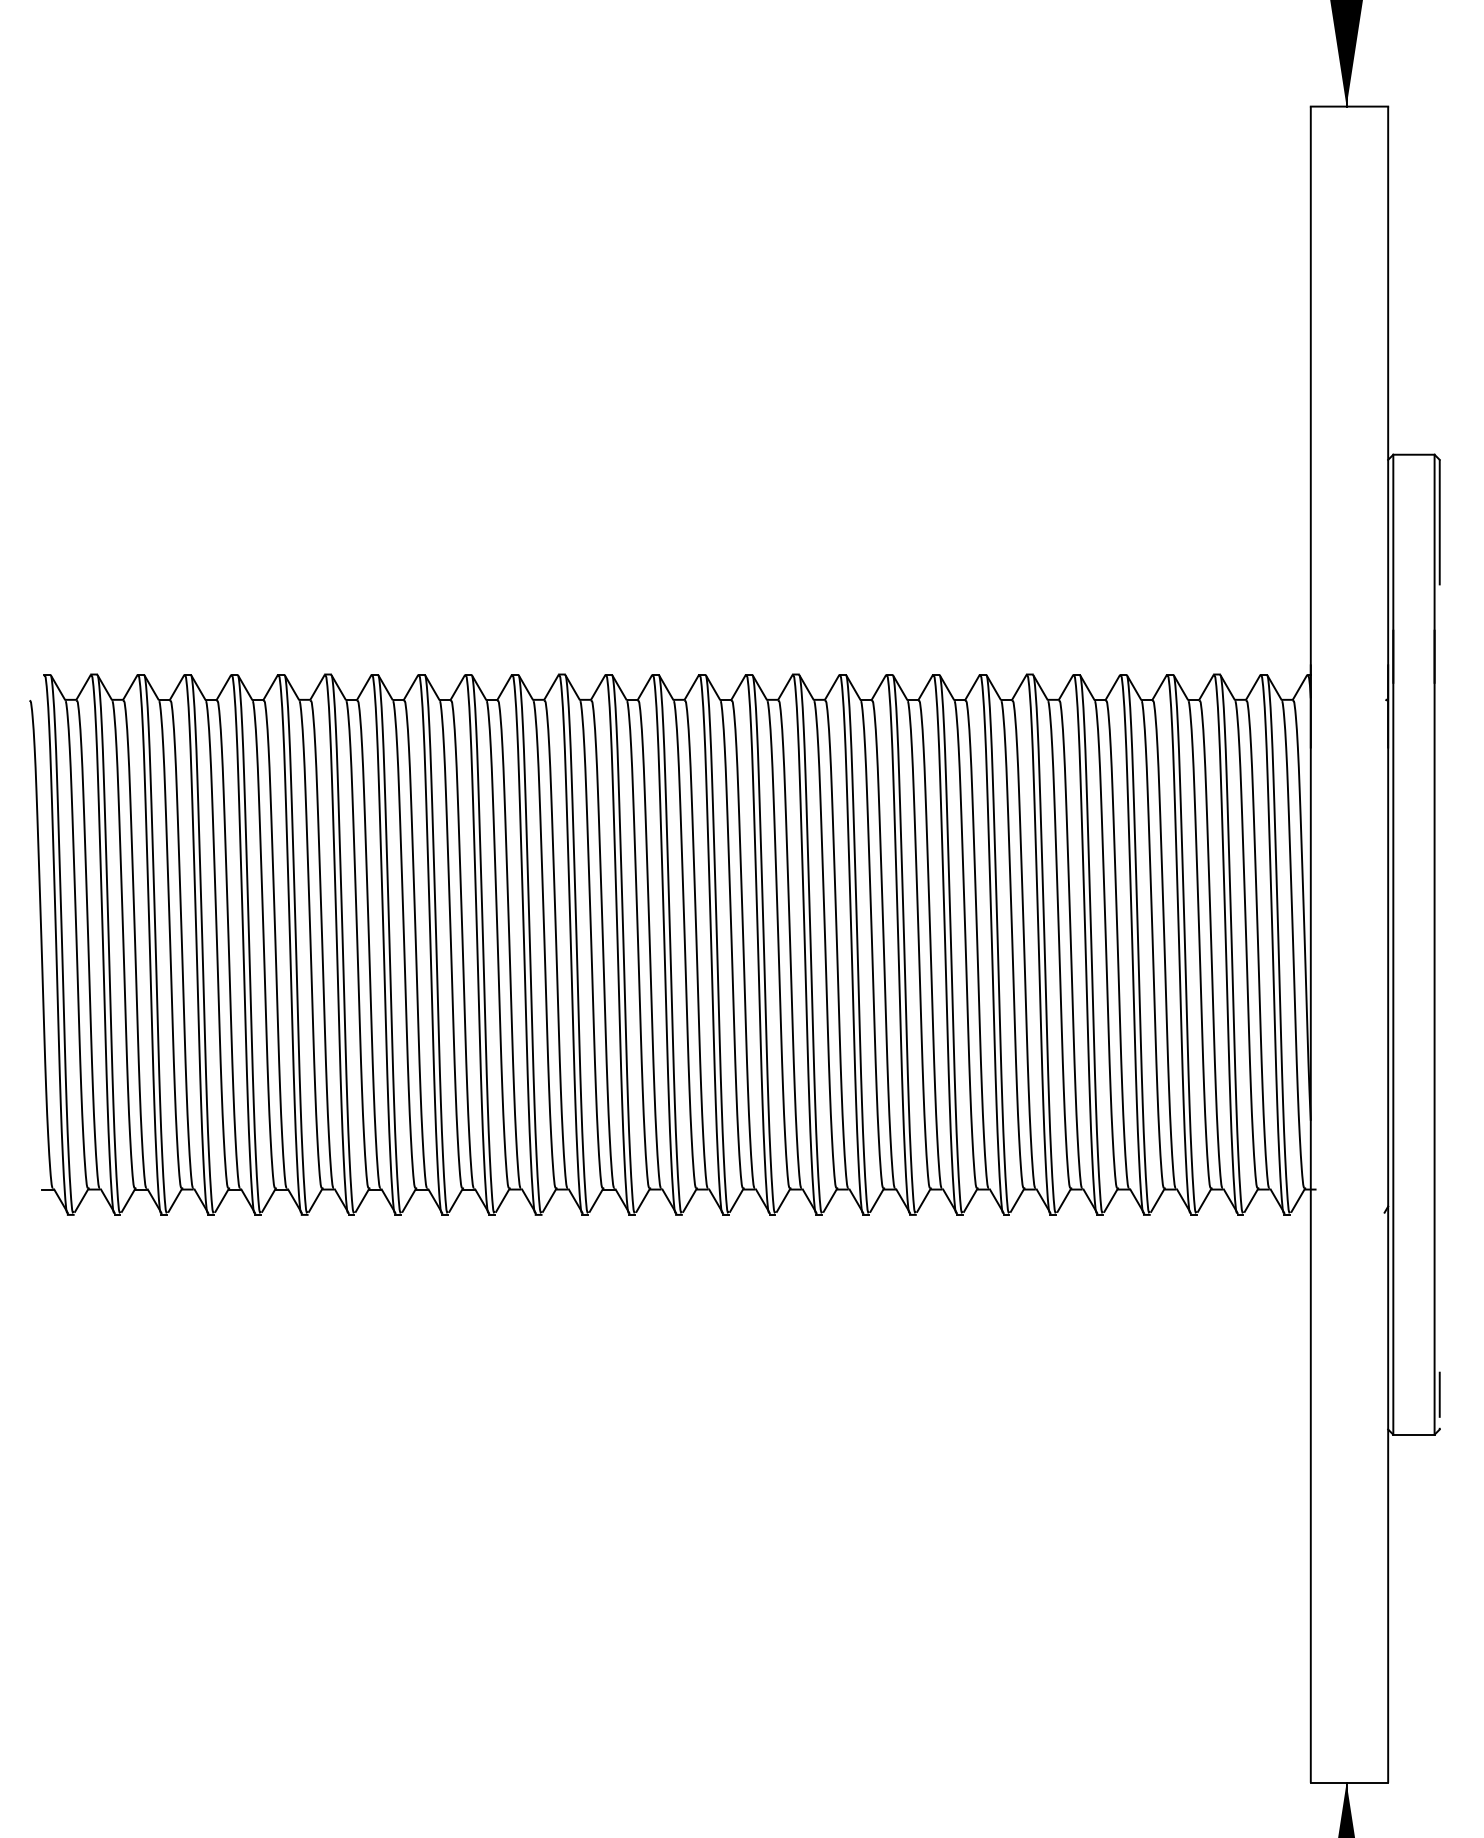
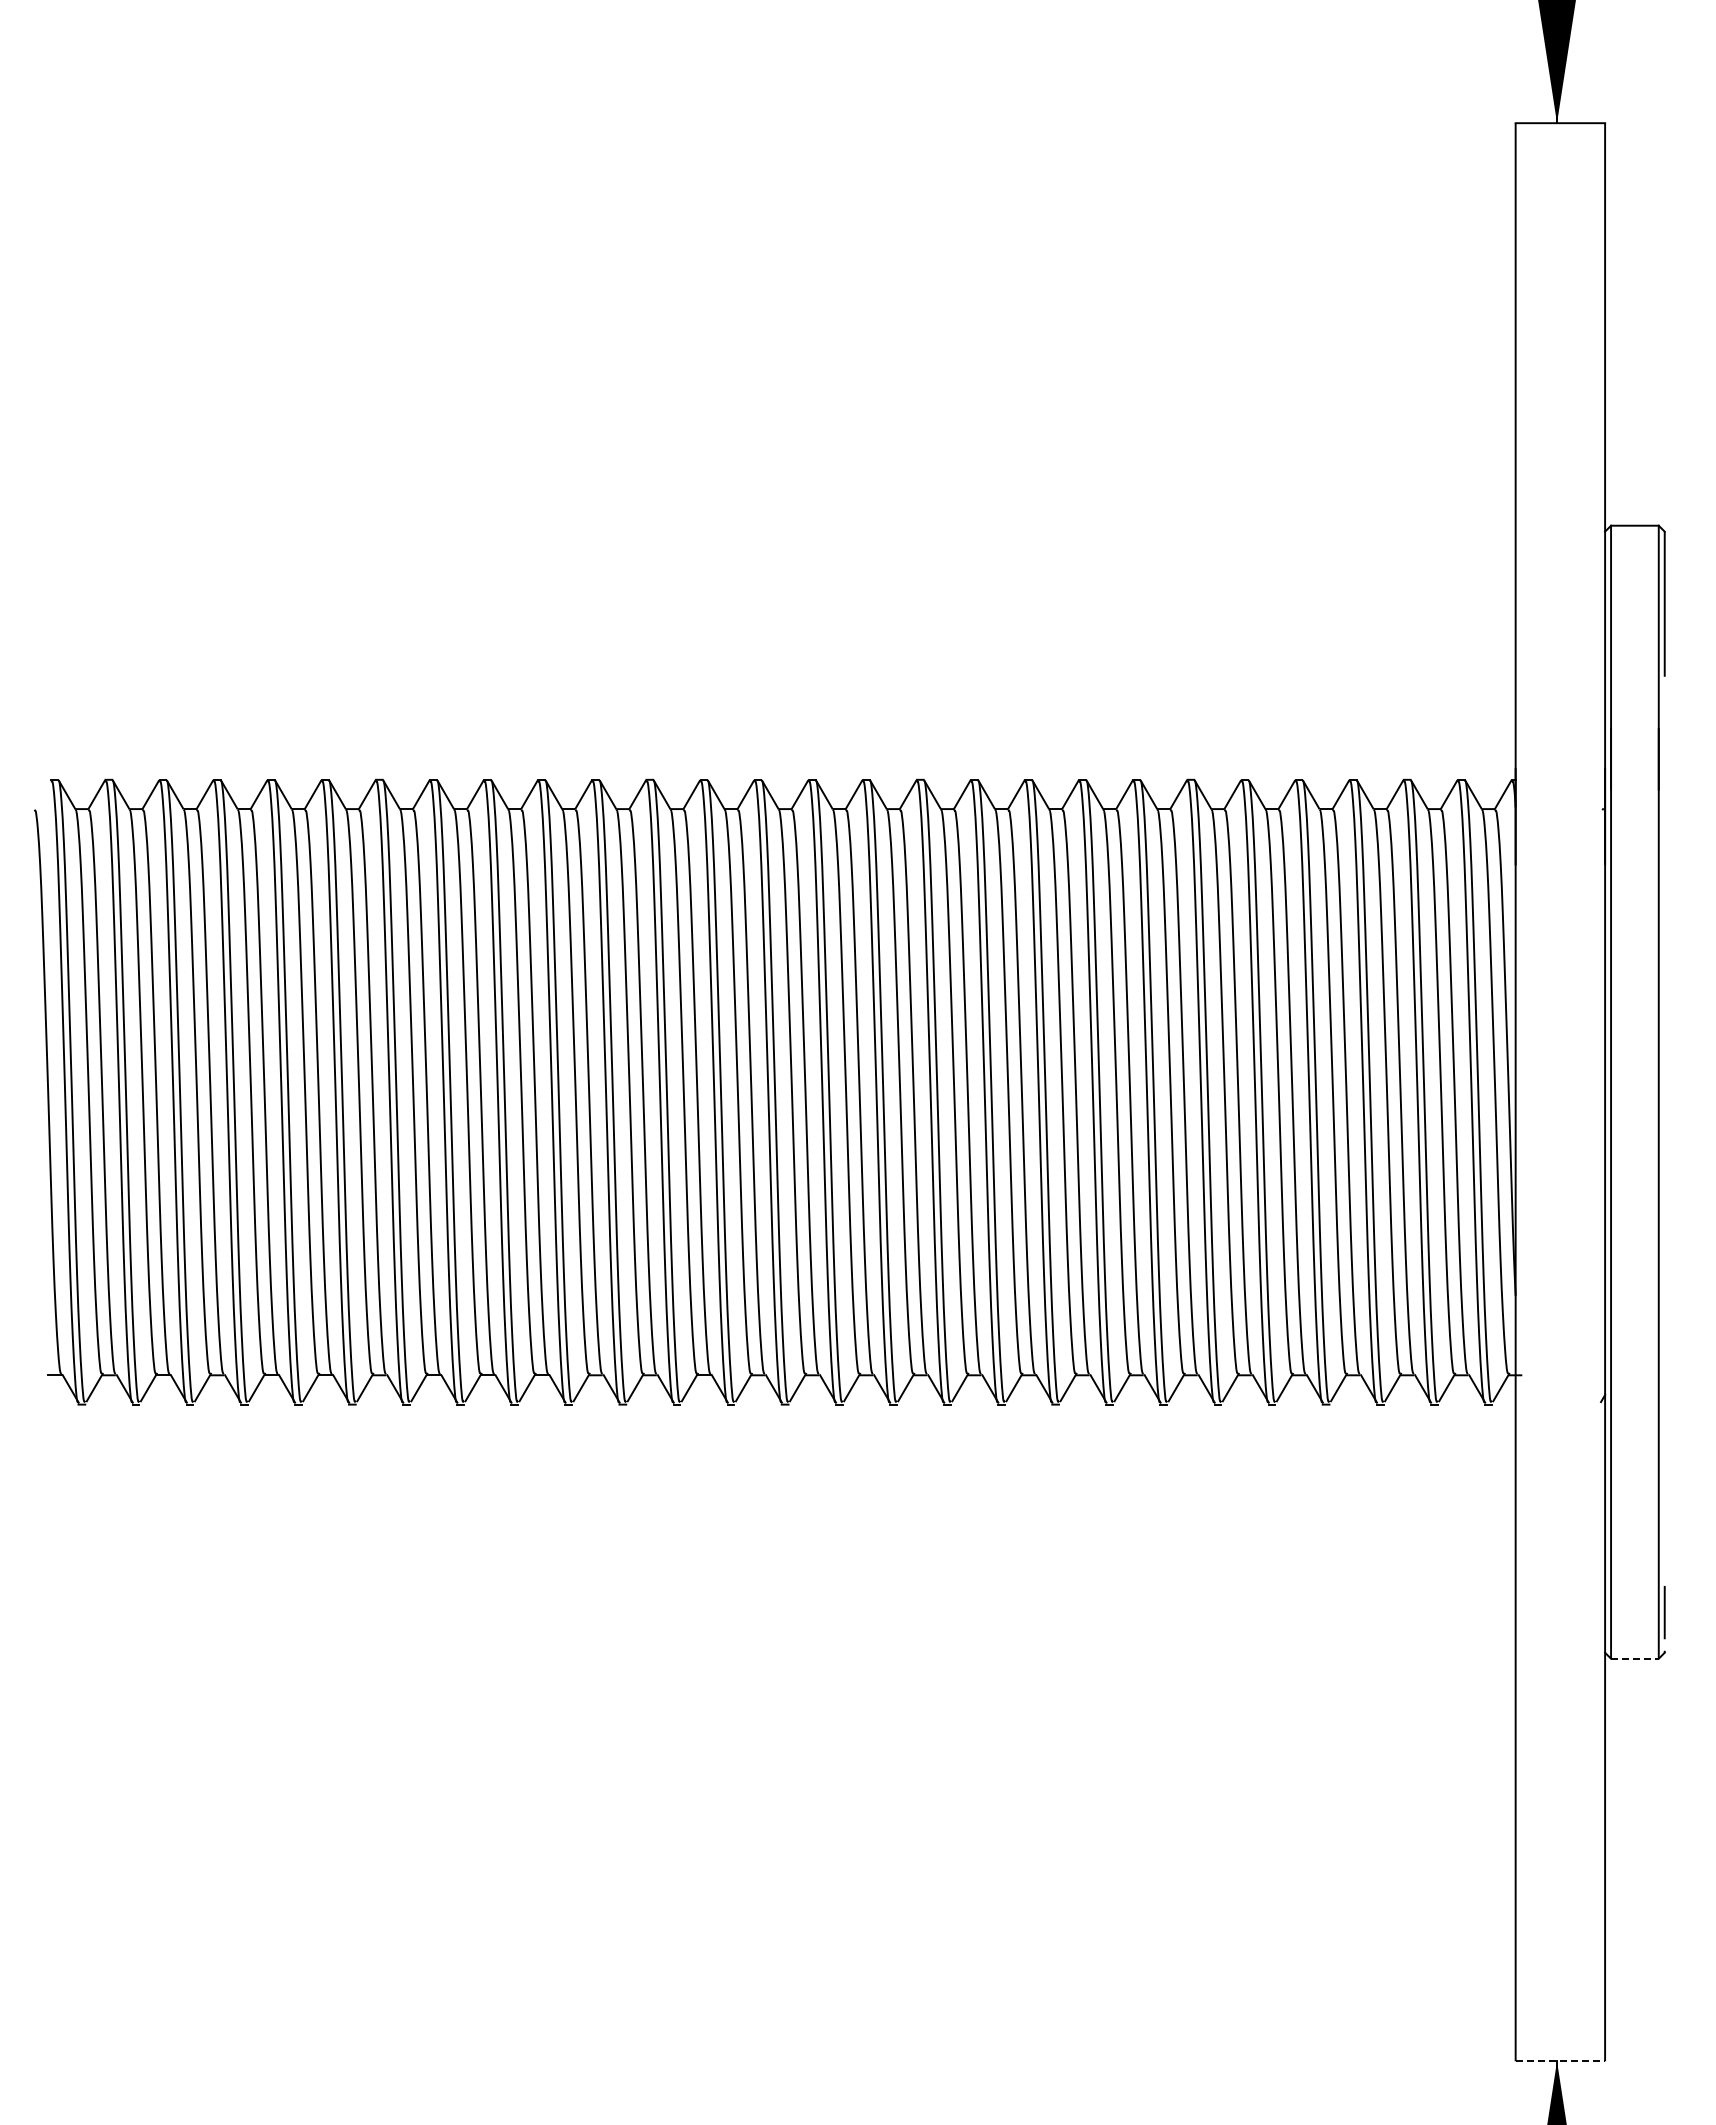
line: (1413, 1434) -> (1634, 1658), solid -> dashed
line: (1349, 1783) -> (1560, 2061), solid -> dashed

